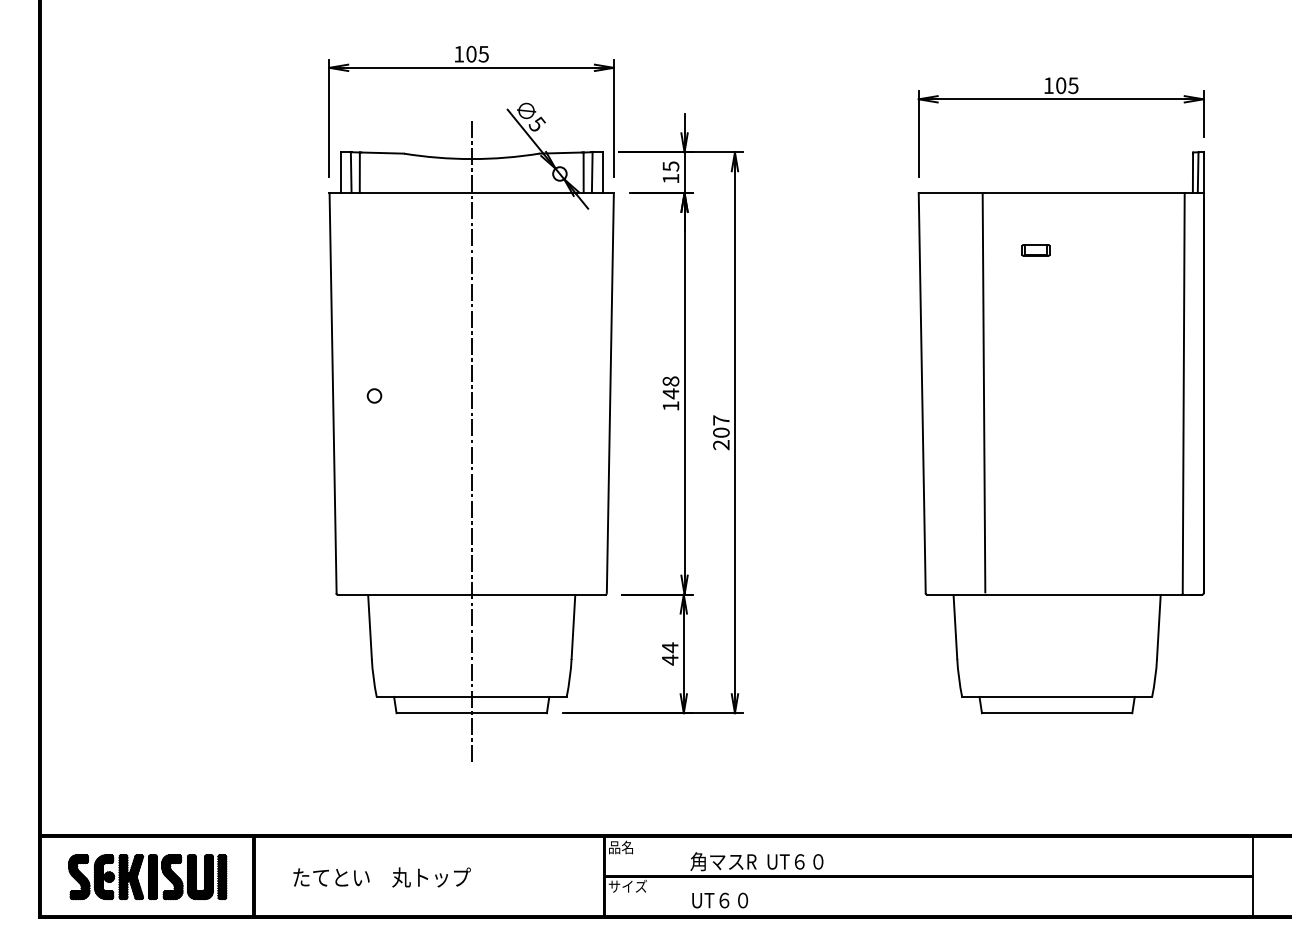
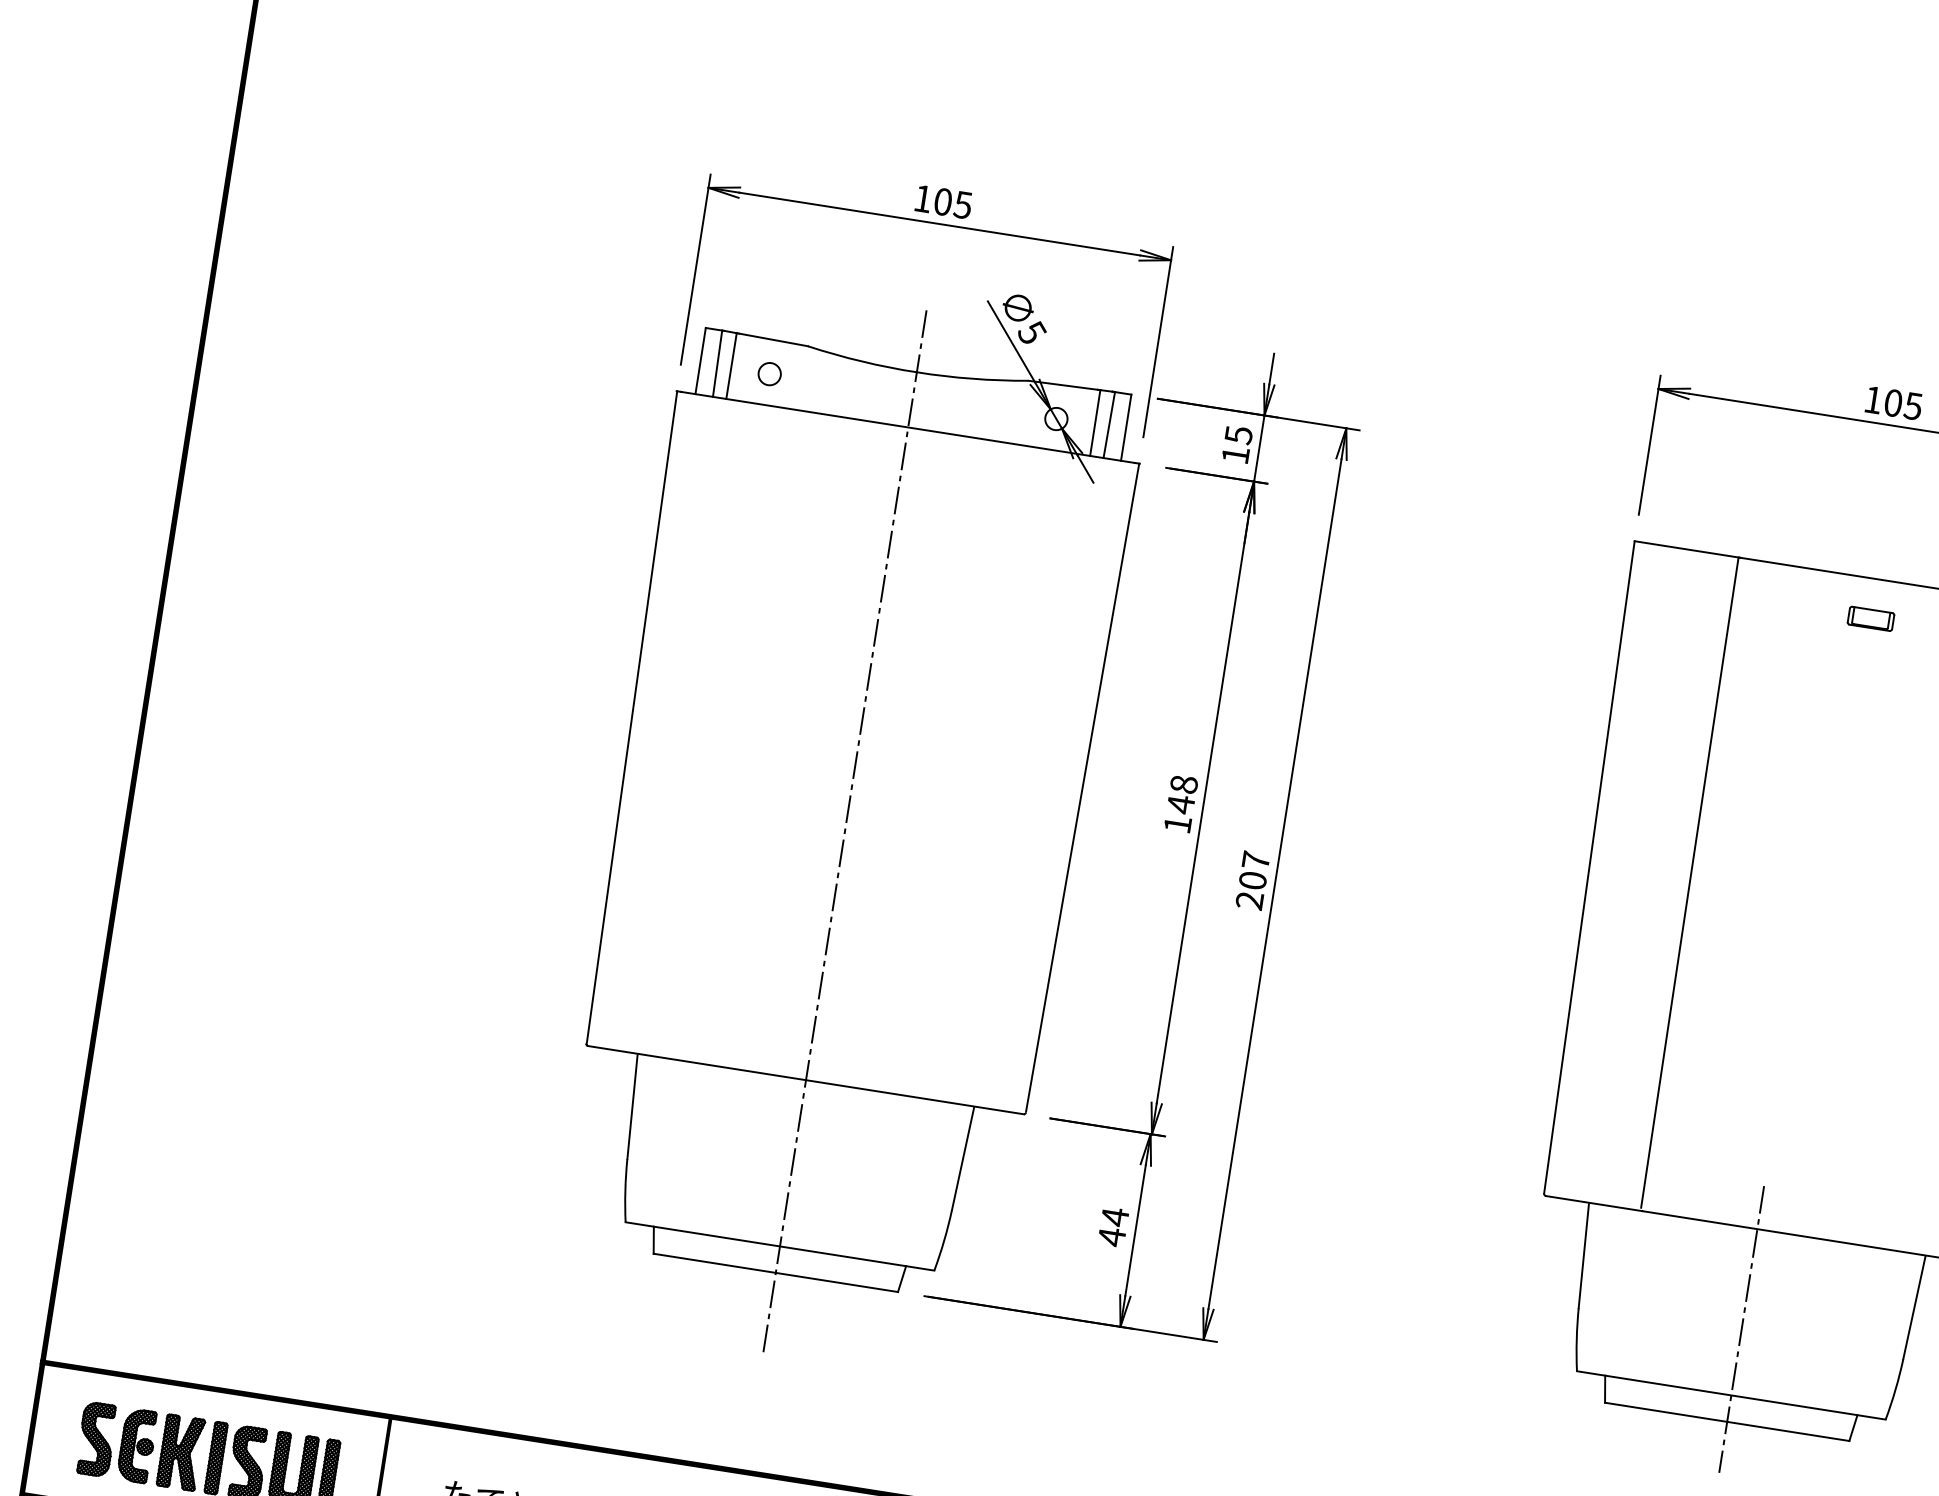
part: (1035, 250) -> (1870, 618), moved
circle: (374, 395) -> (769, 373), moved
line: (1057, 656) -> (1742, 1329), added

